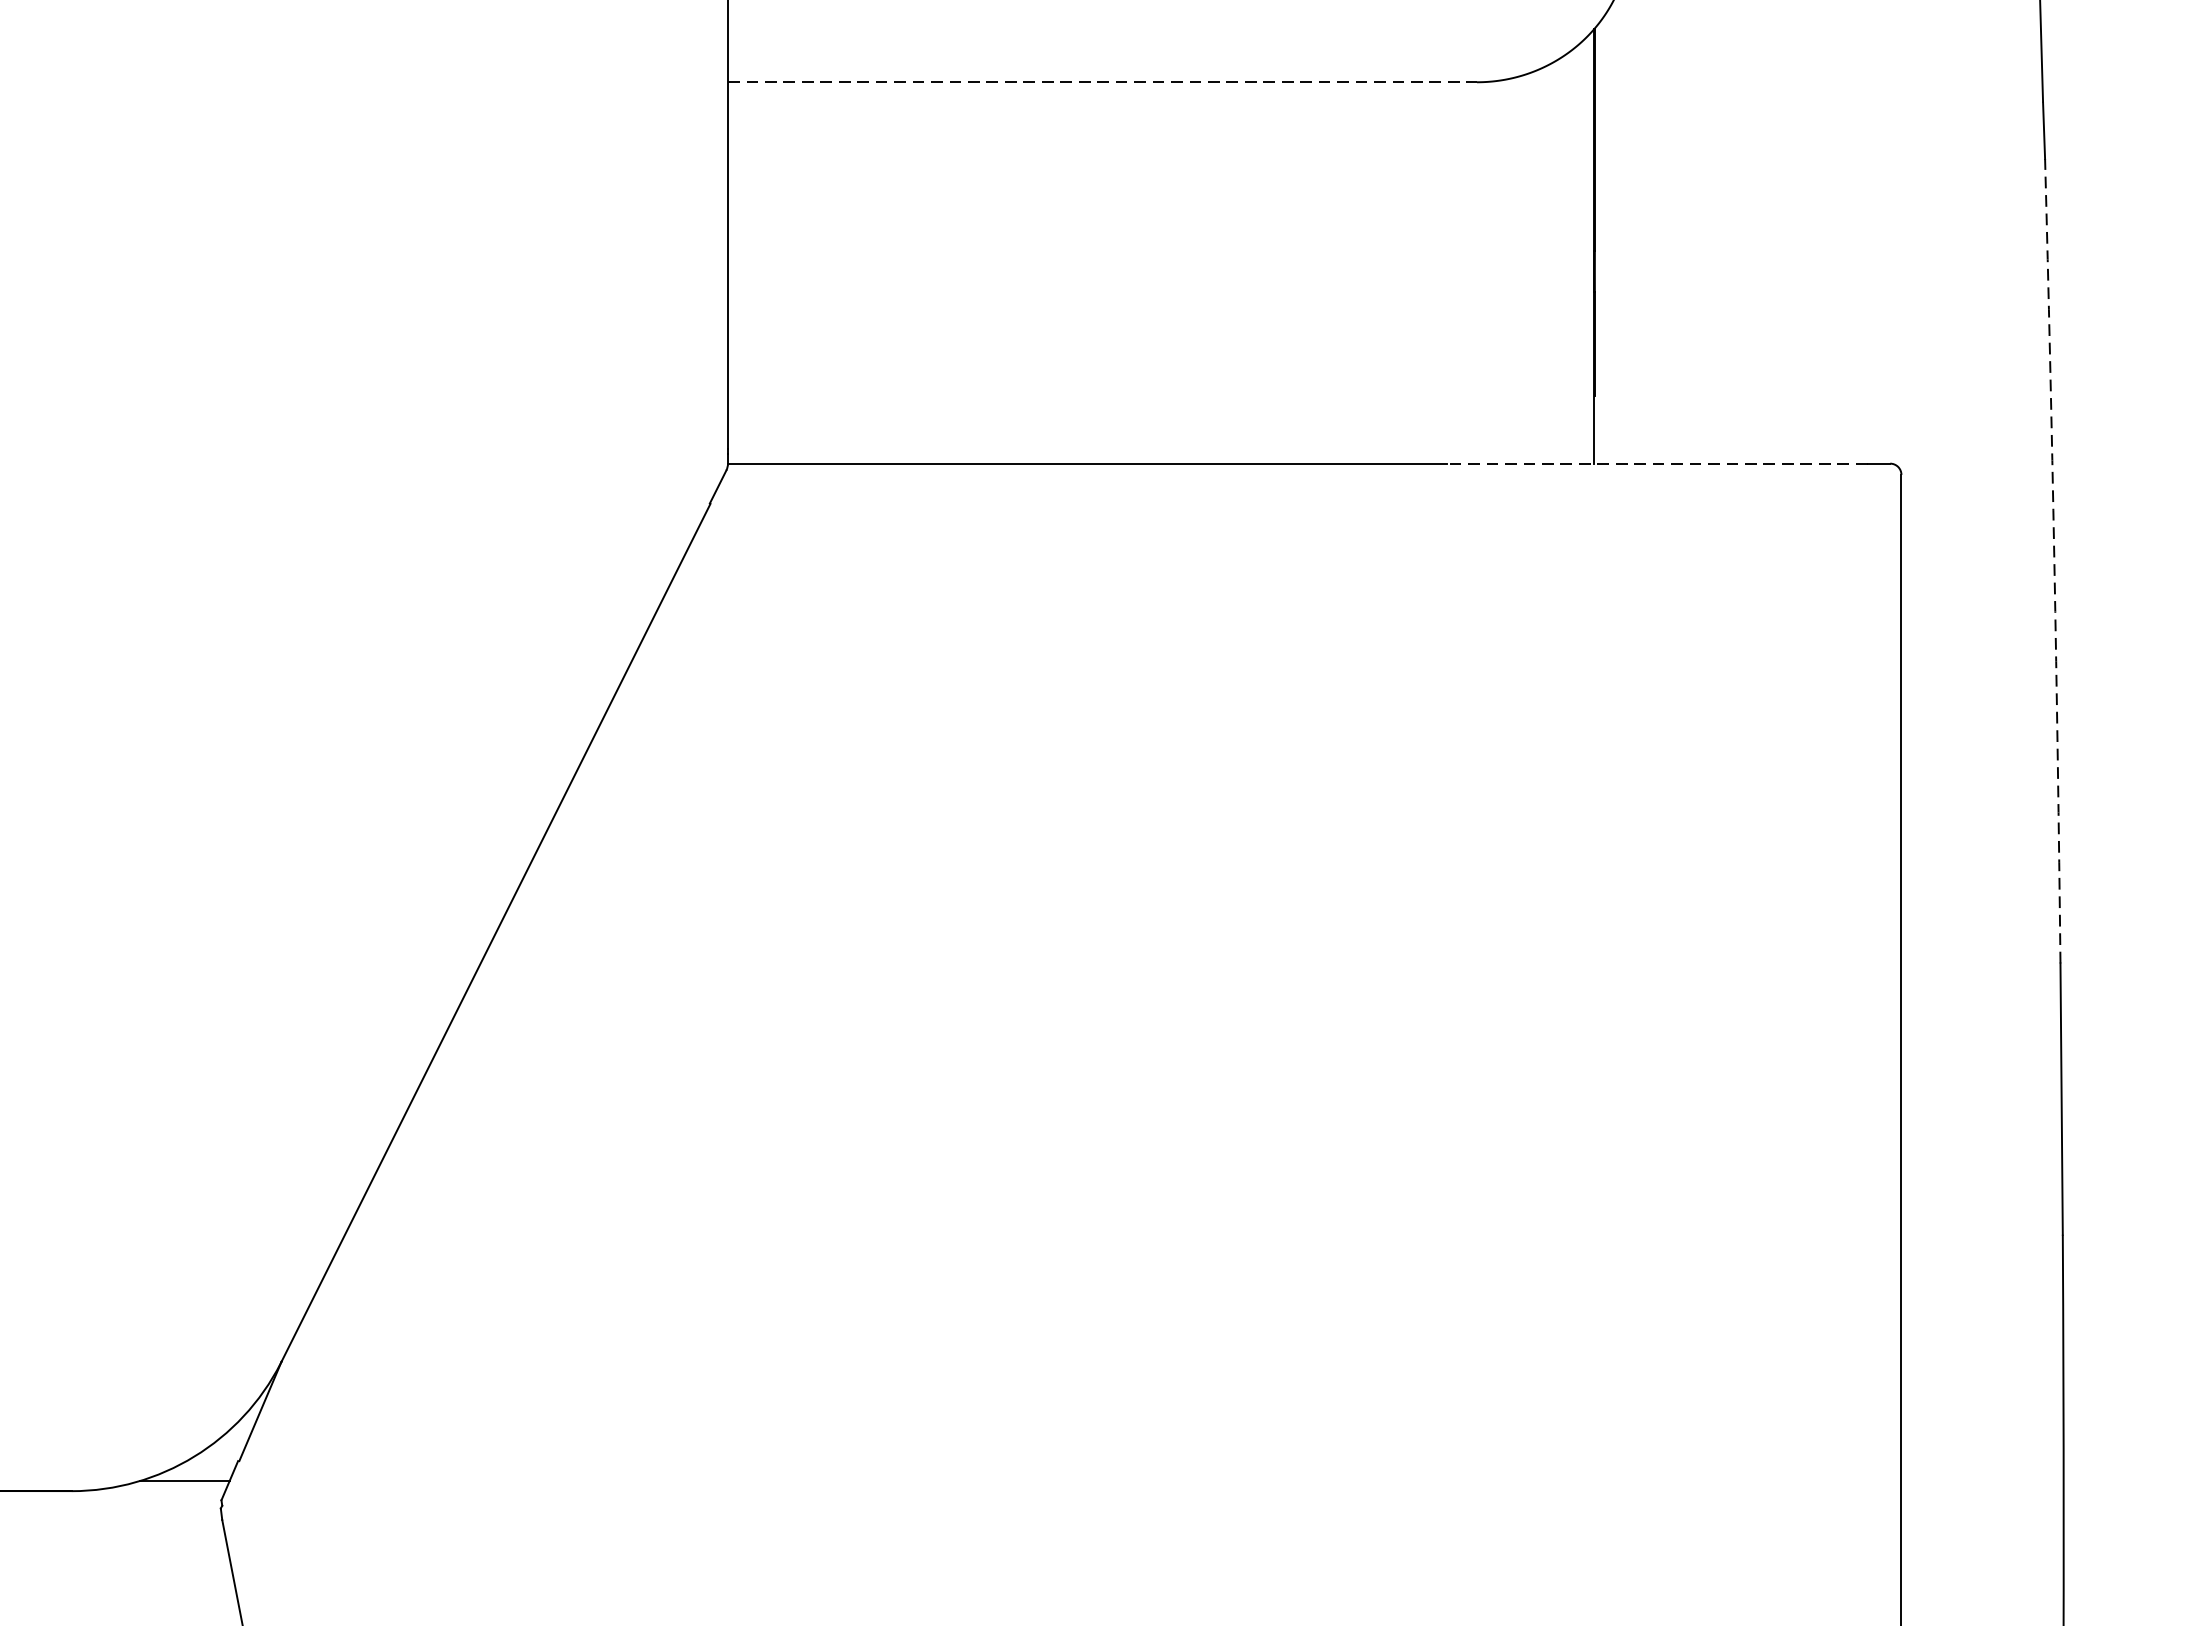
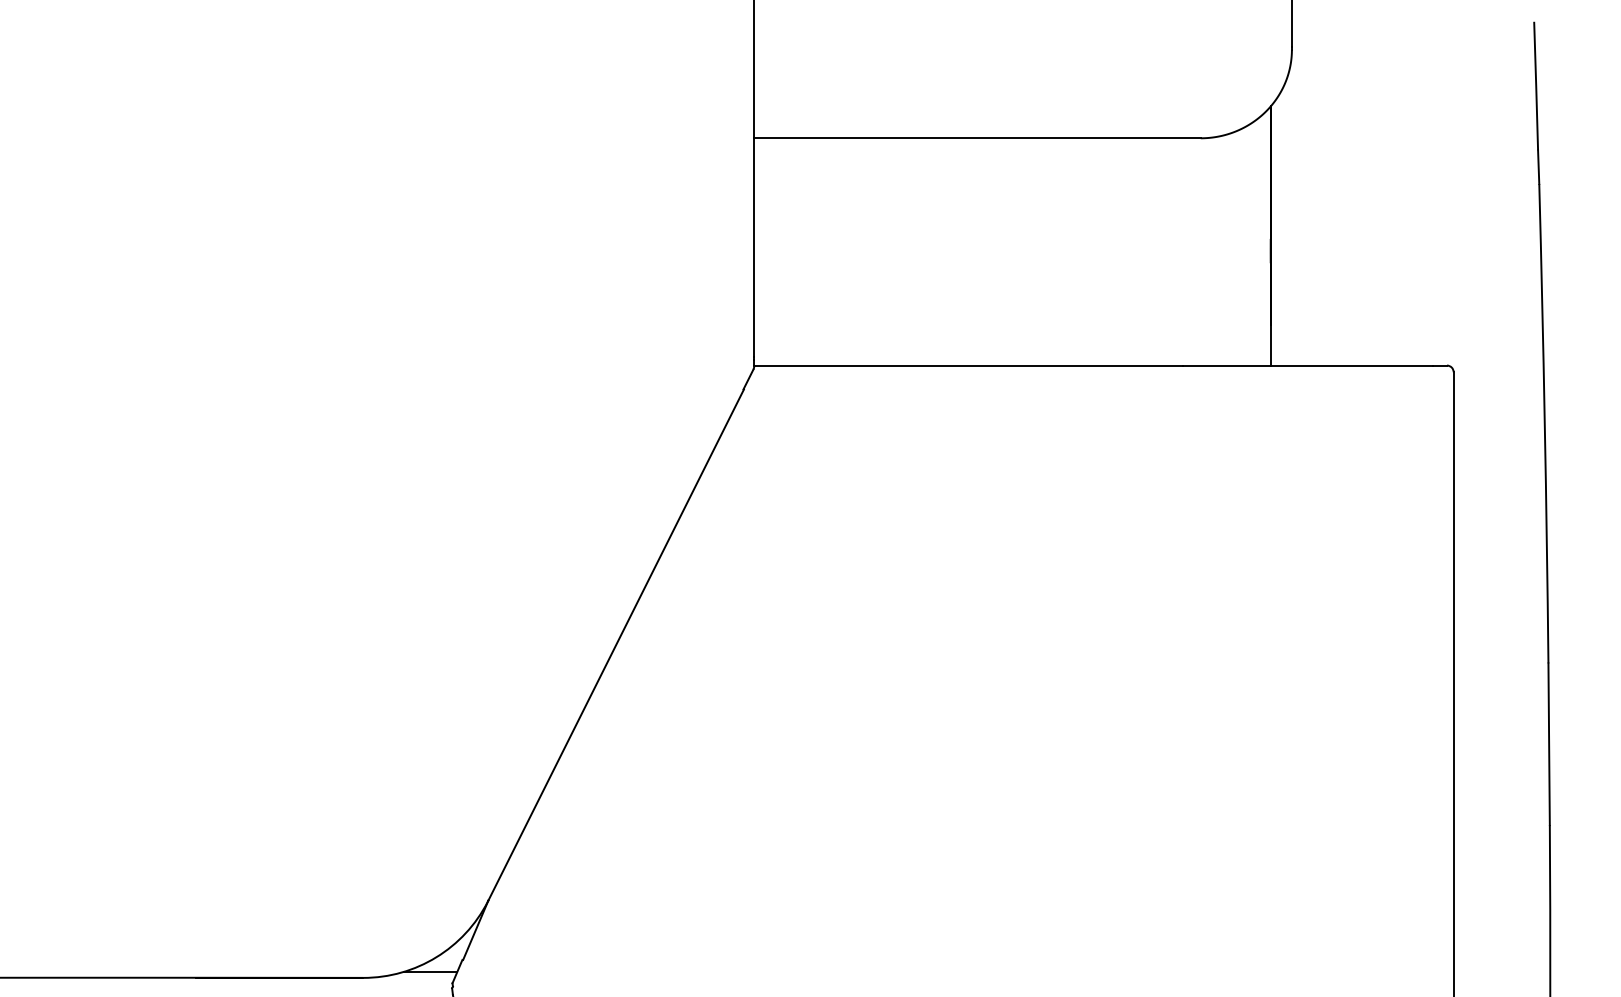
line: (1104, 82) -> (978, 138), dashed -> solid
line: (1656, 463) -> (1307, 365), dashed -> solid
arc: (2053, 560) -> (1544, 423), dashed -> solid

